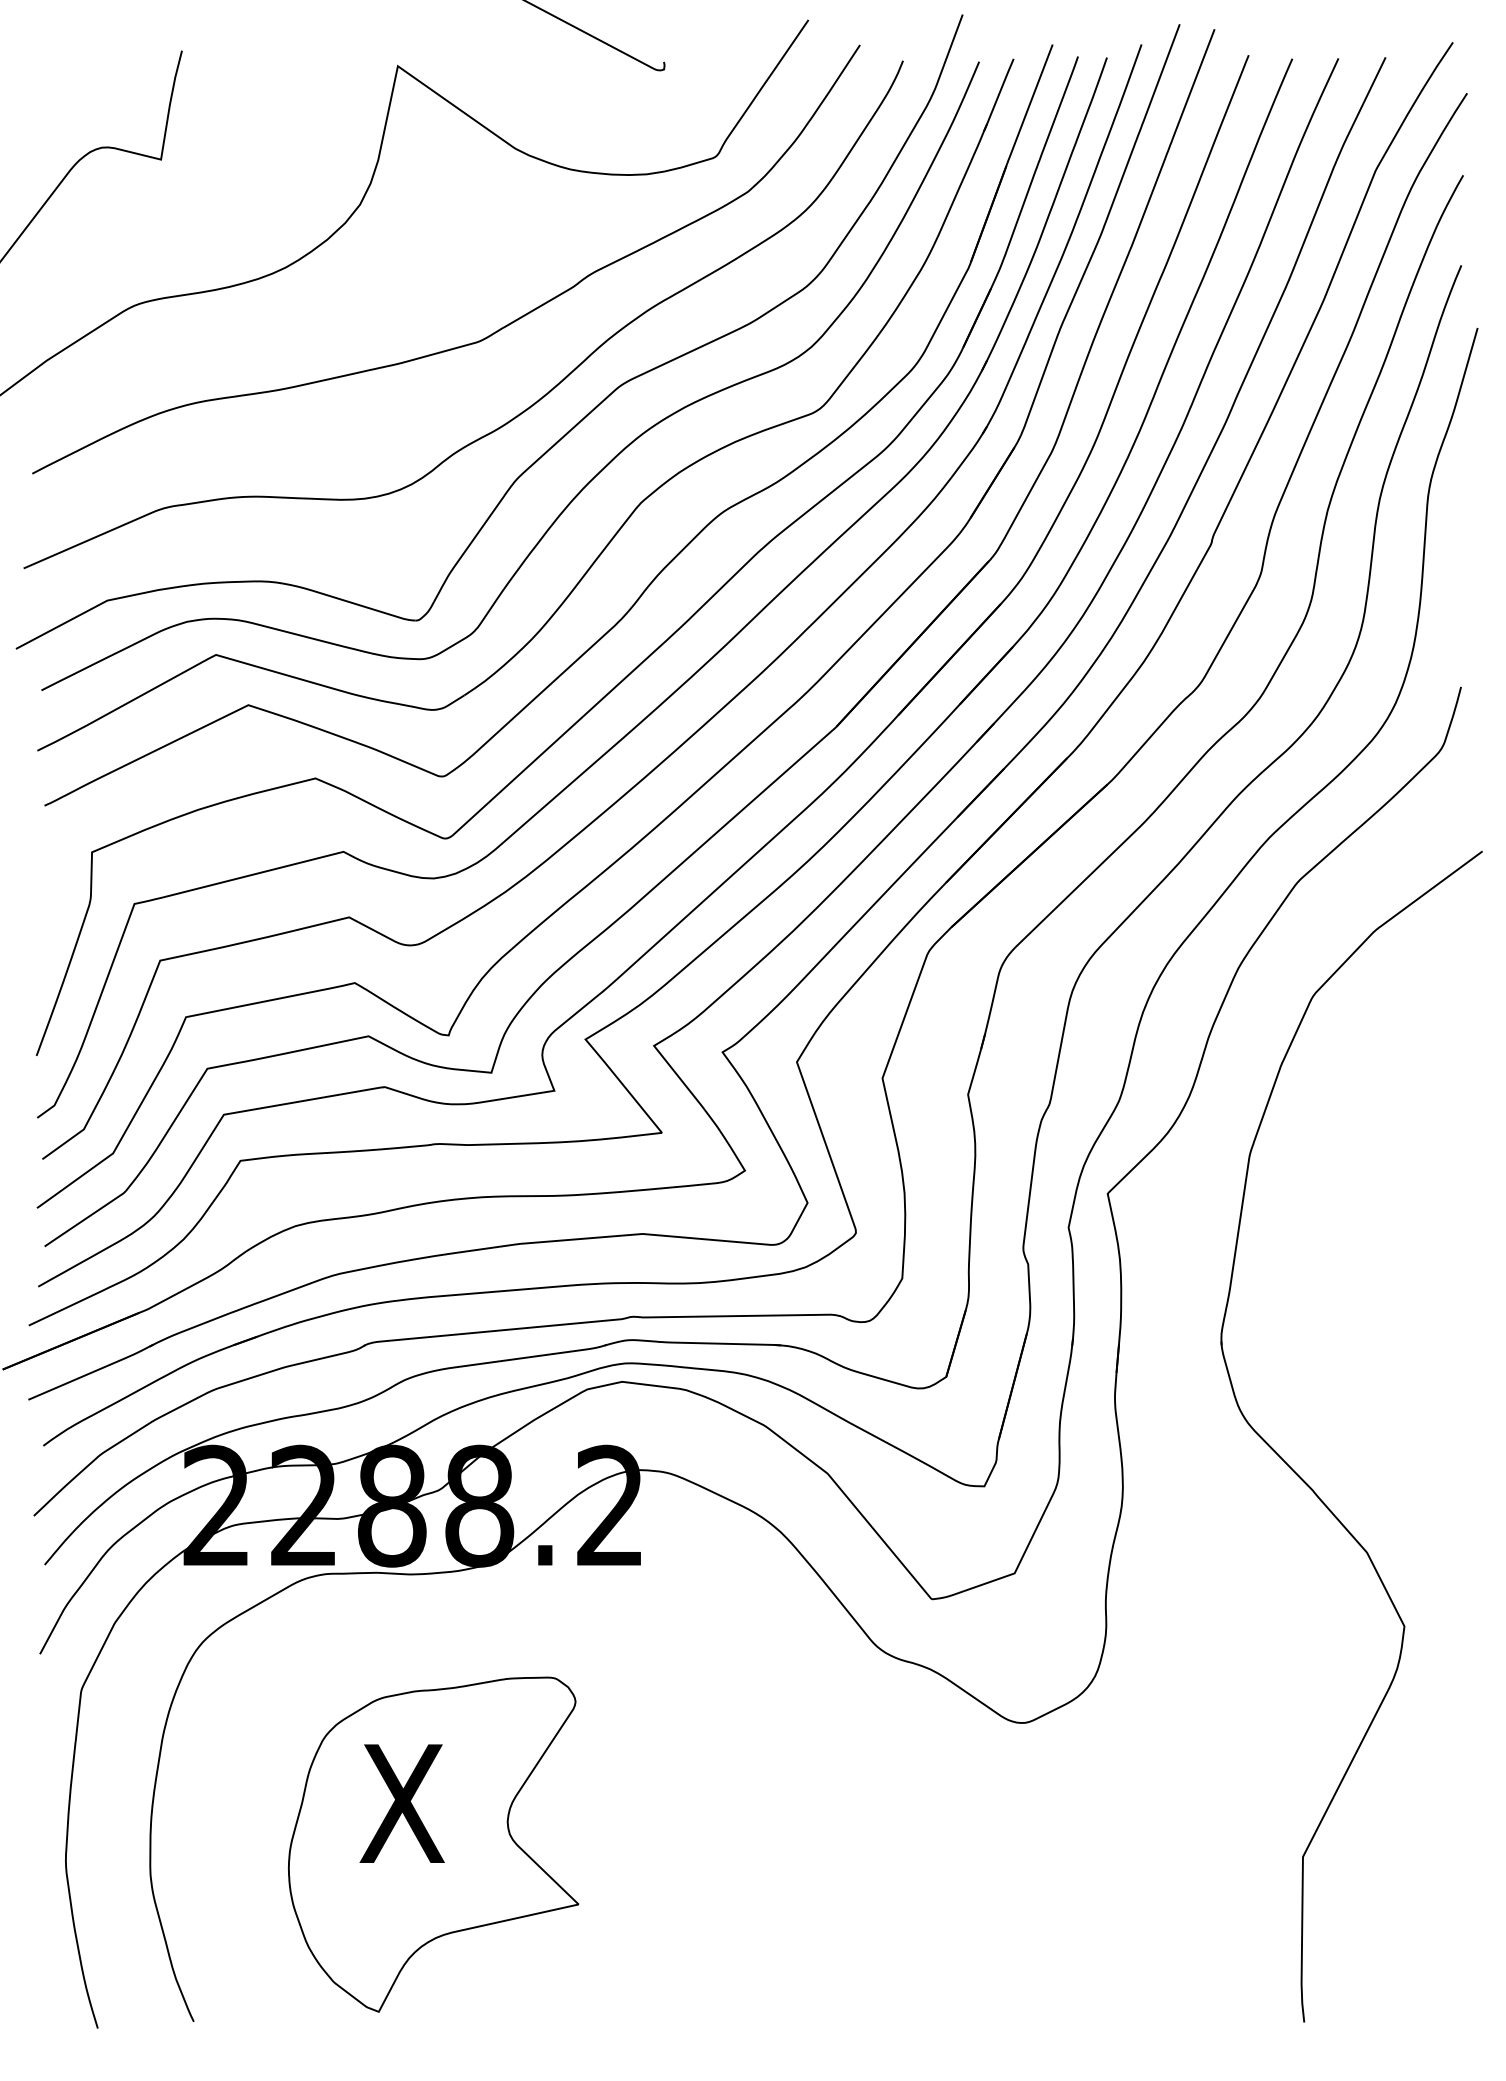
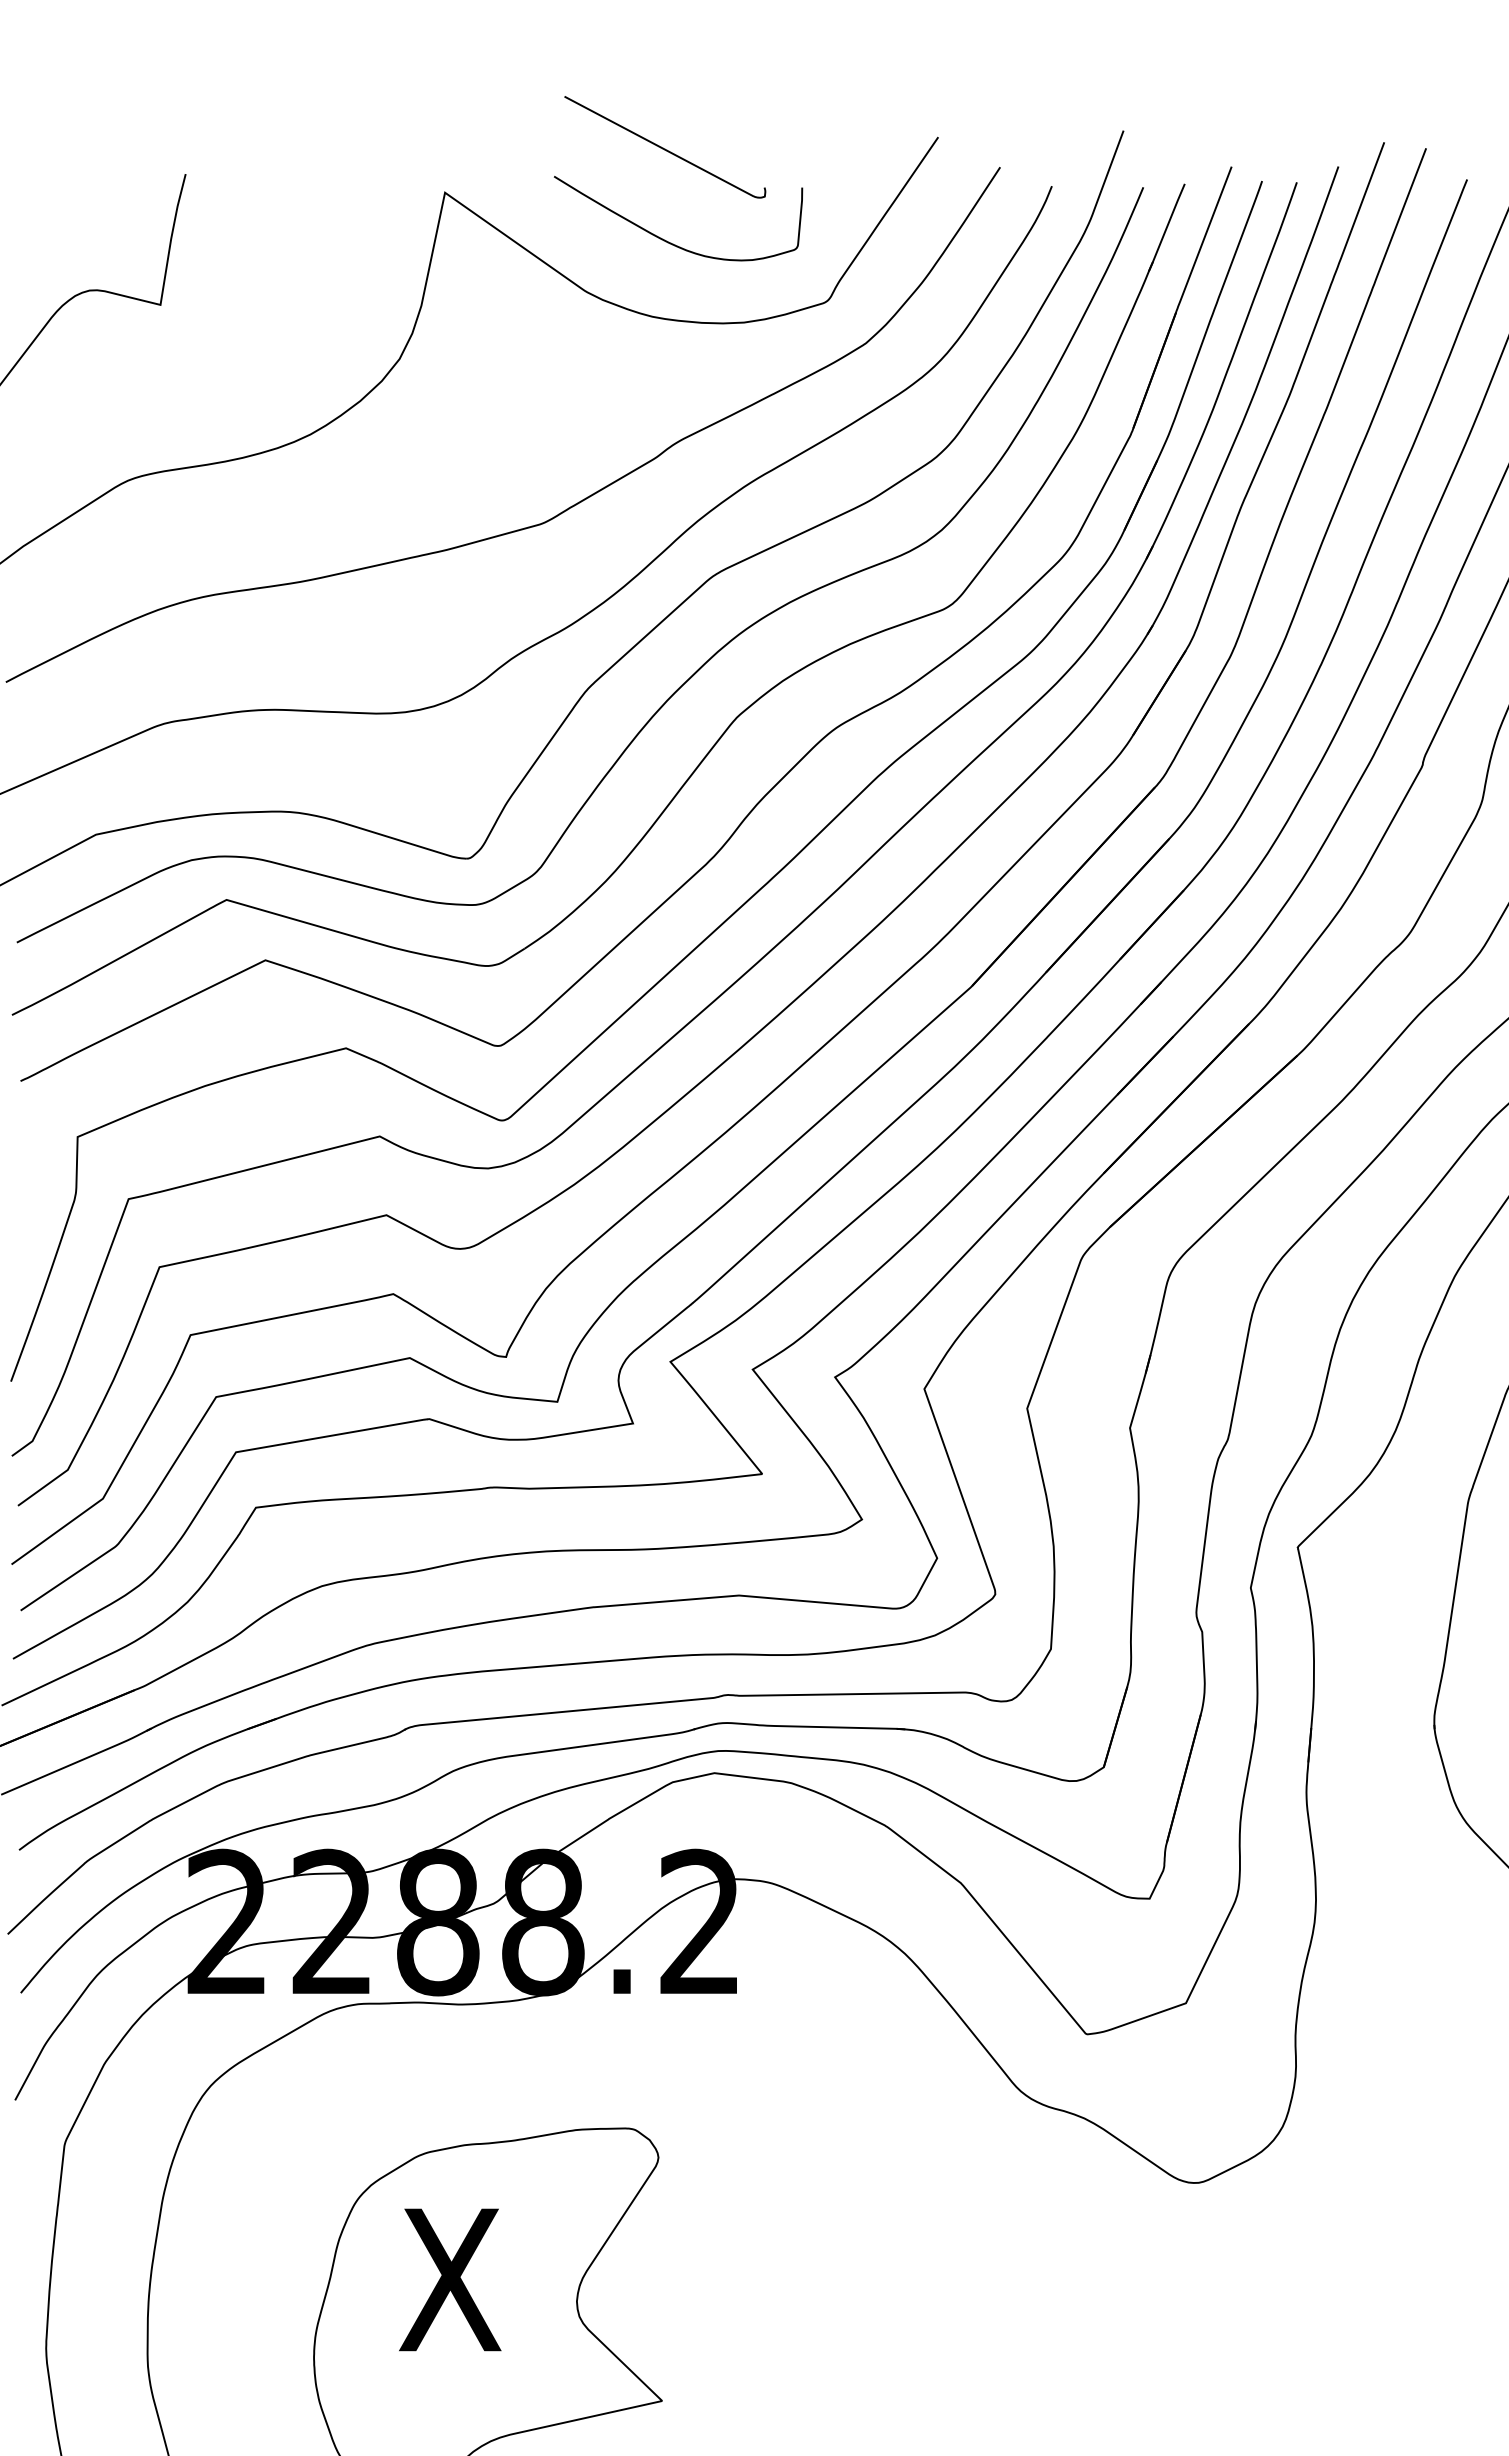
curve: (580, 104) -> (664, 238), added

